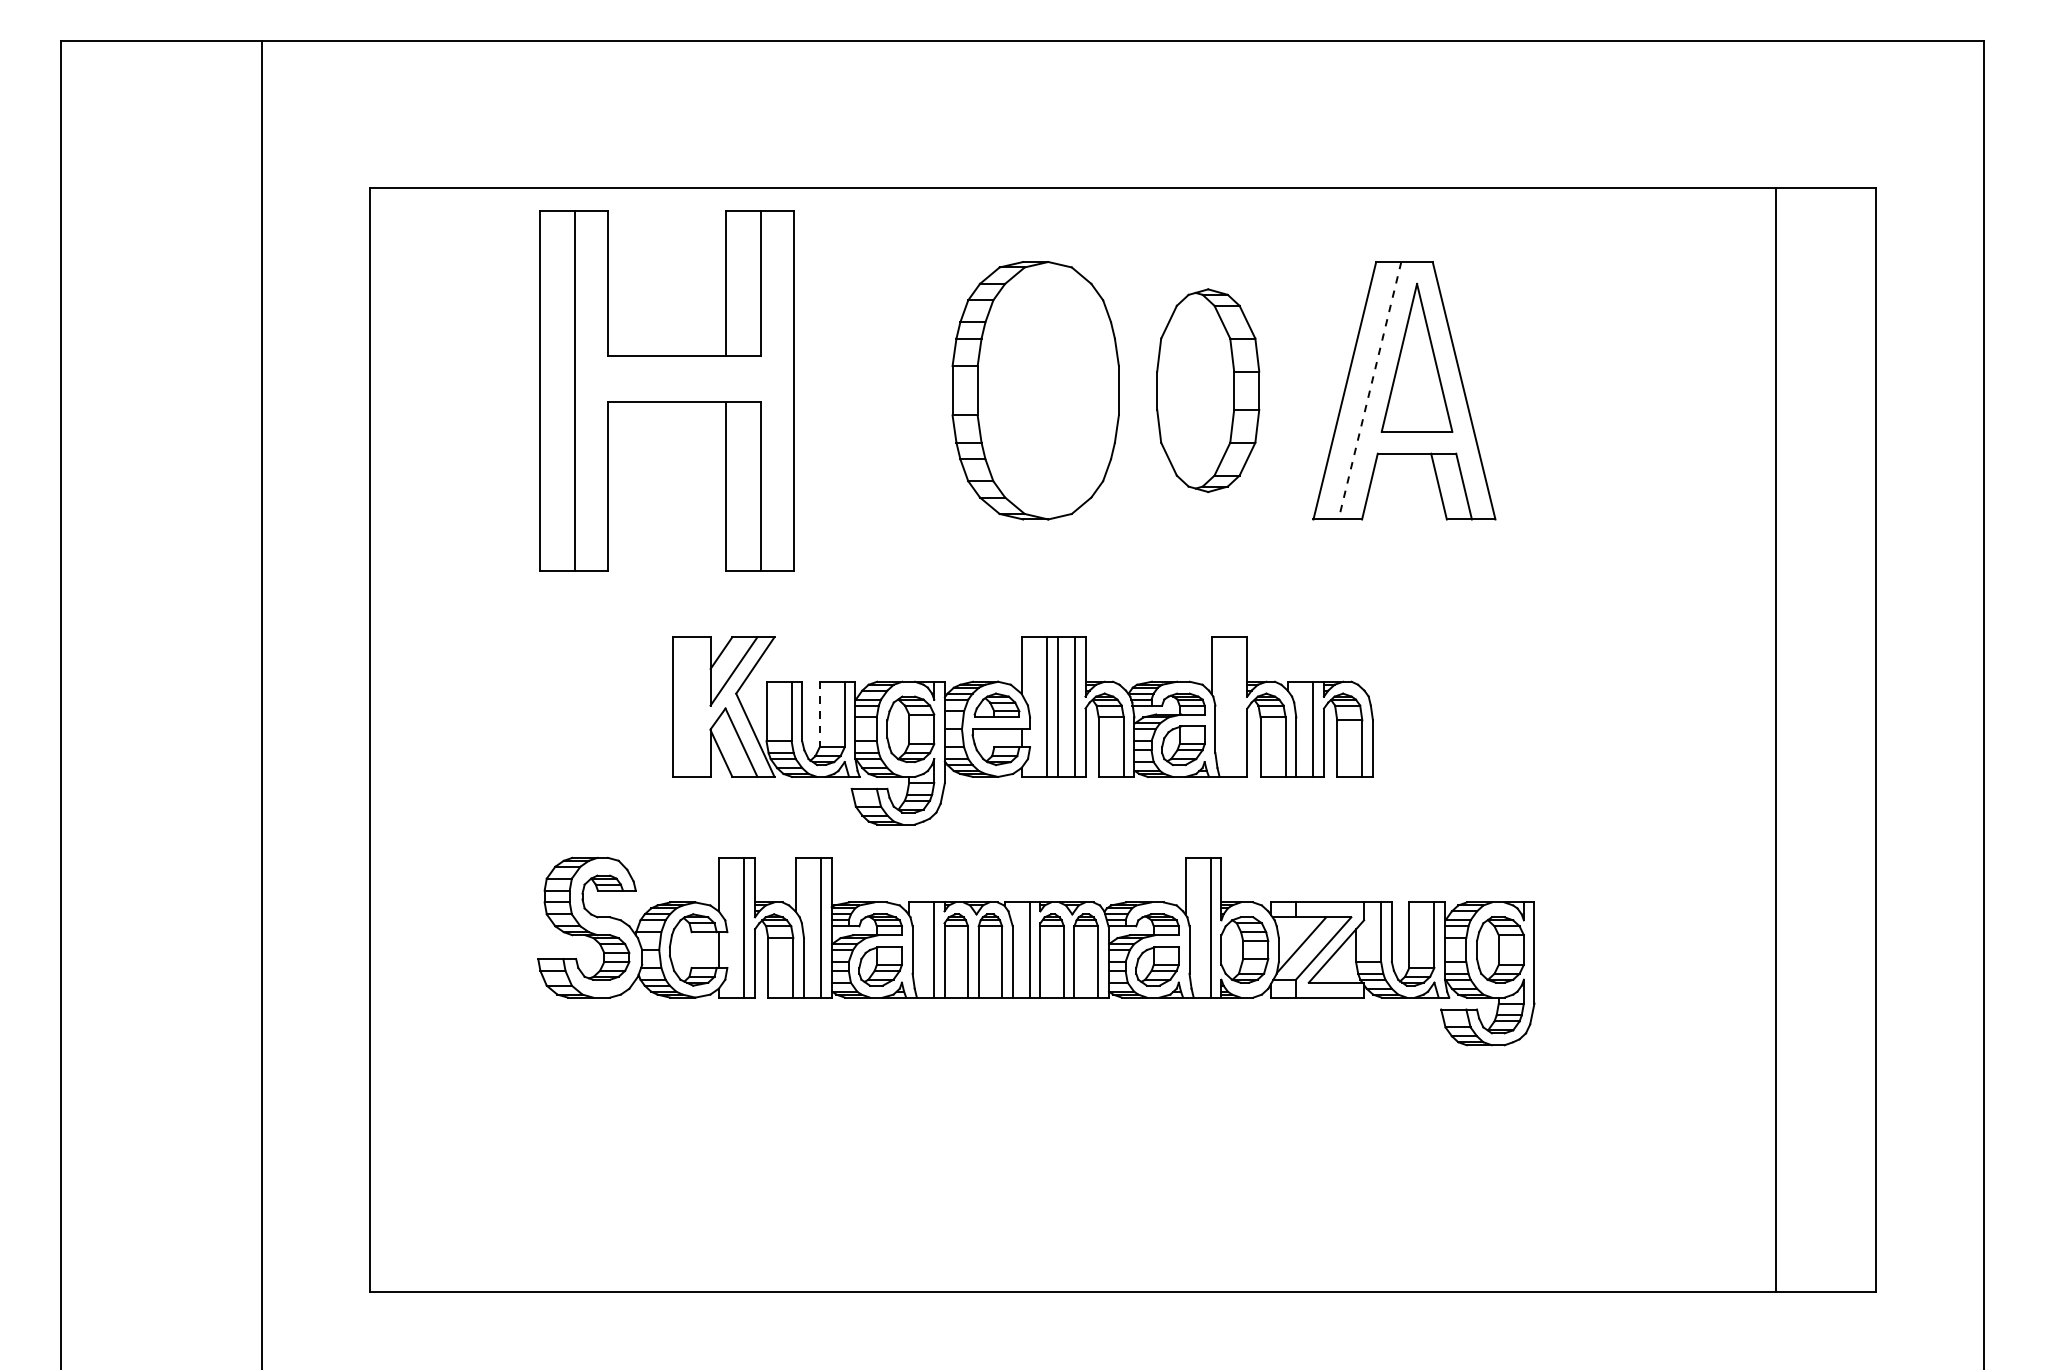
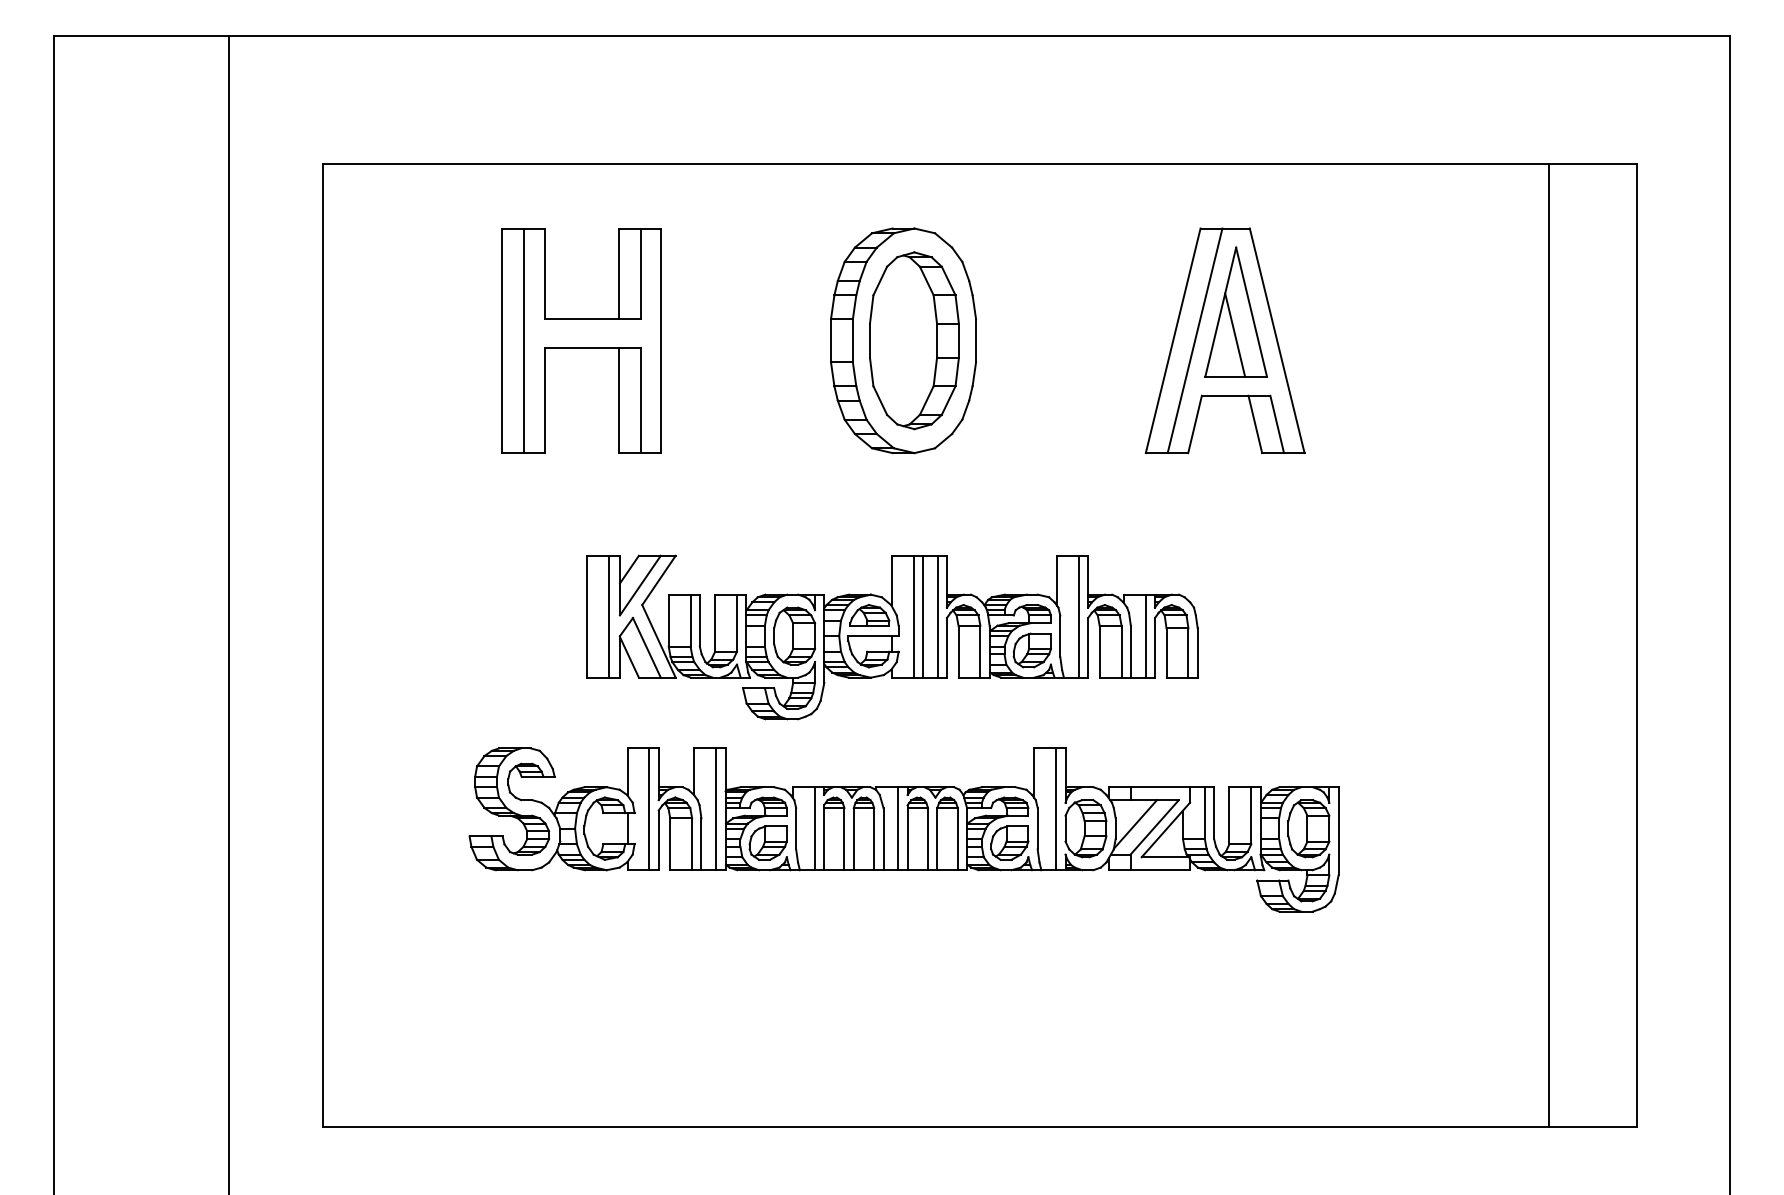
line: (1415, 383) -> (1234, 334), added
part: (666, 390) -> (581, 340), size x0.71
part: (1208, 390) -> (914, 340), moved
line: (1369, 390) -> (1194, 340), dashed -> solid
line: (697, 706) -> (608, 616), added
line: (1236, 706) -> (1078, 616), added
line: (819, 714) -> (714, 623), dashed -> solid

